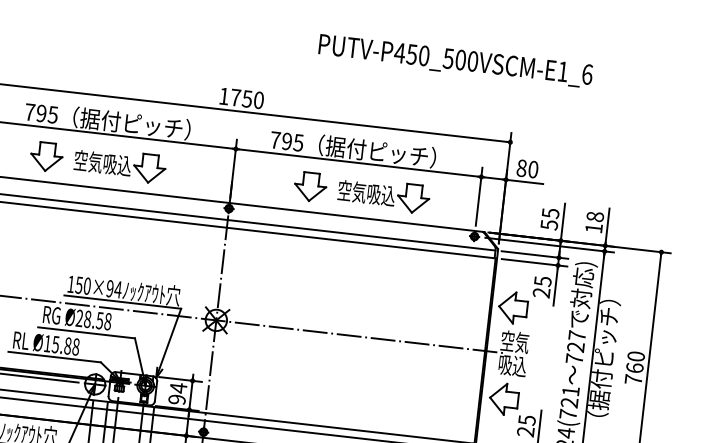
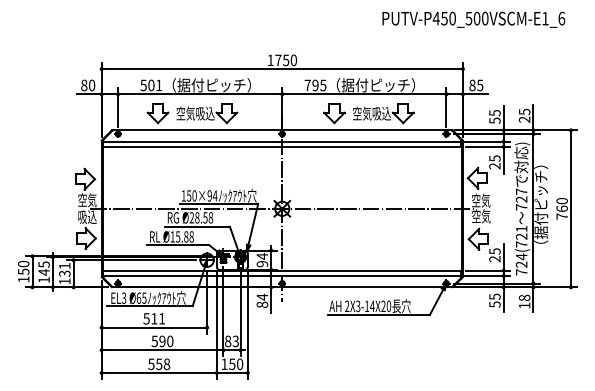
text: (455, 60) -> (473, 19), moved
text: (41, 113) -> (151, 85), 795 -> 501
text: (533, 169) -> (480, 85), 80 -> 85
text: (594, 222) -> (524, 115), 18 -> 25
text: (512, 365) -> (481, 216), 吸込 -> 空気

